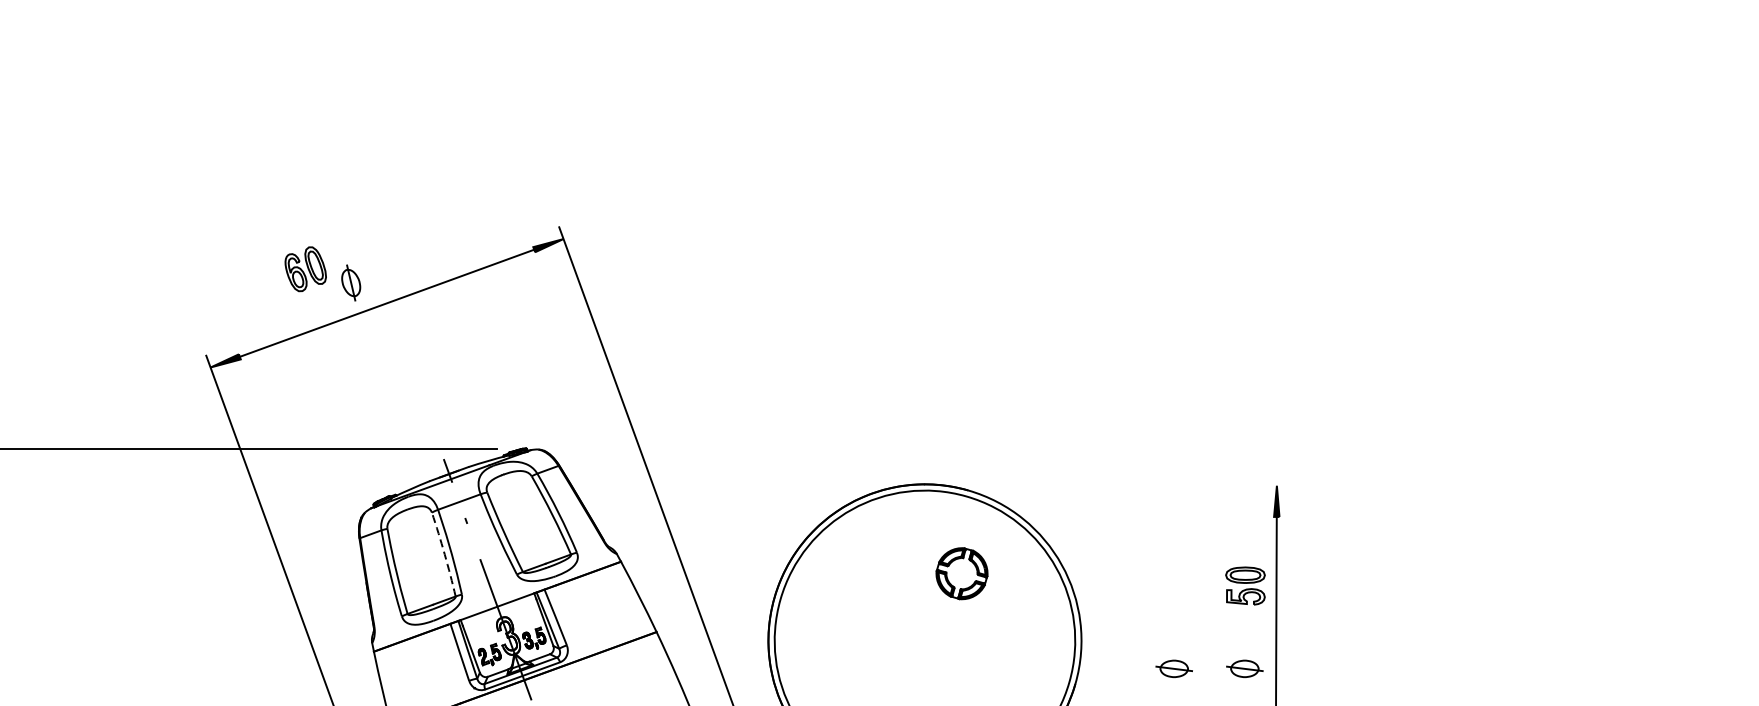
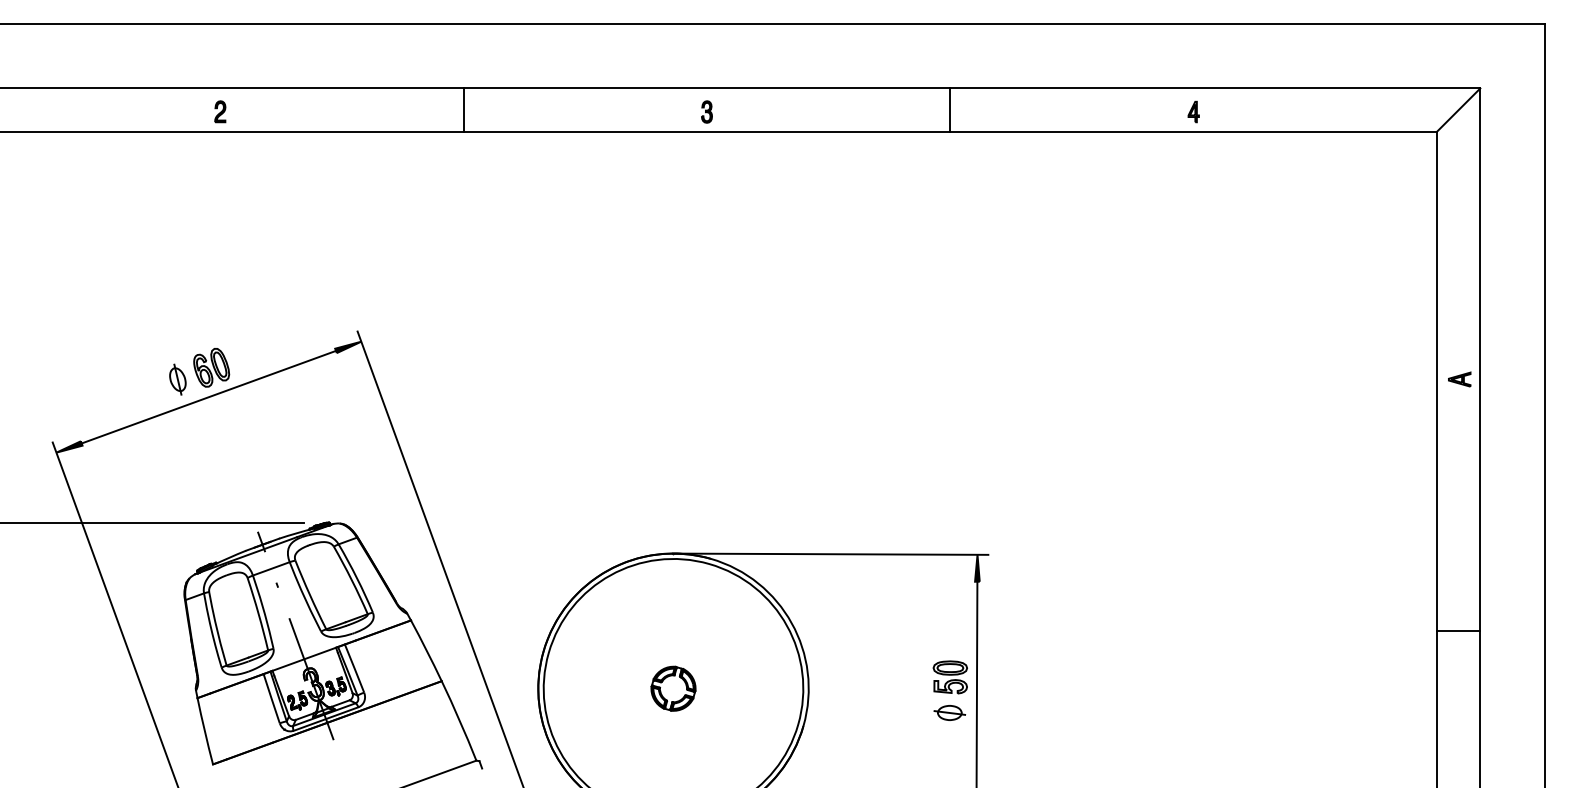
part: (305, 268) -> (211, 367), moved
line: (1106, 484) -> (830, 553), added
arc: (444, 554) -> (258, 614), dashed -> solid
part: (961, 573) -> (673, 688), moved
part: (1244, 586) -> (949, 677), moved
part: (1173, 668) -> (888, 712), removed

